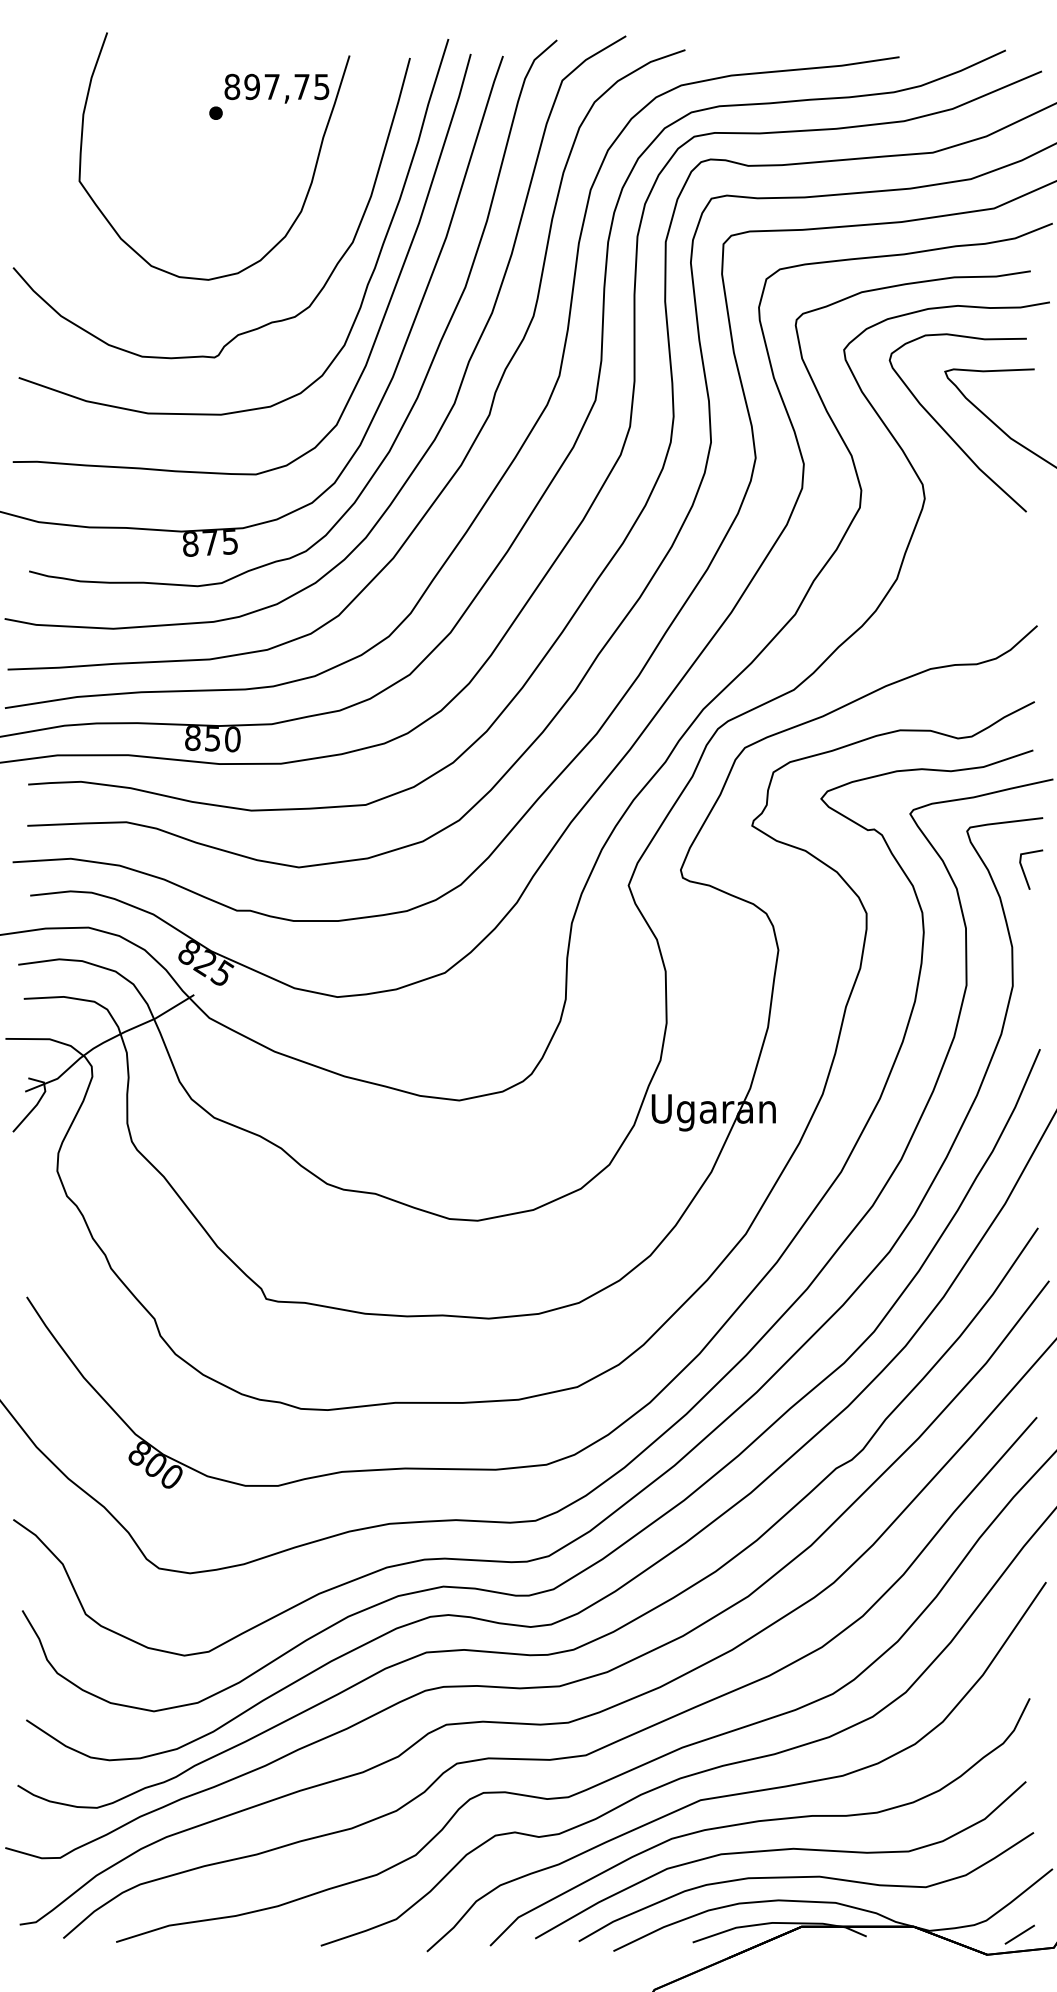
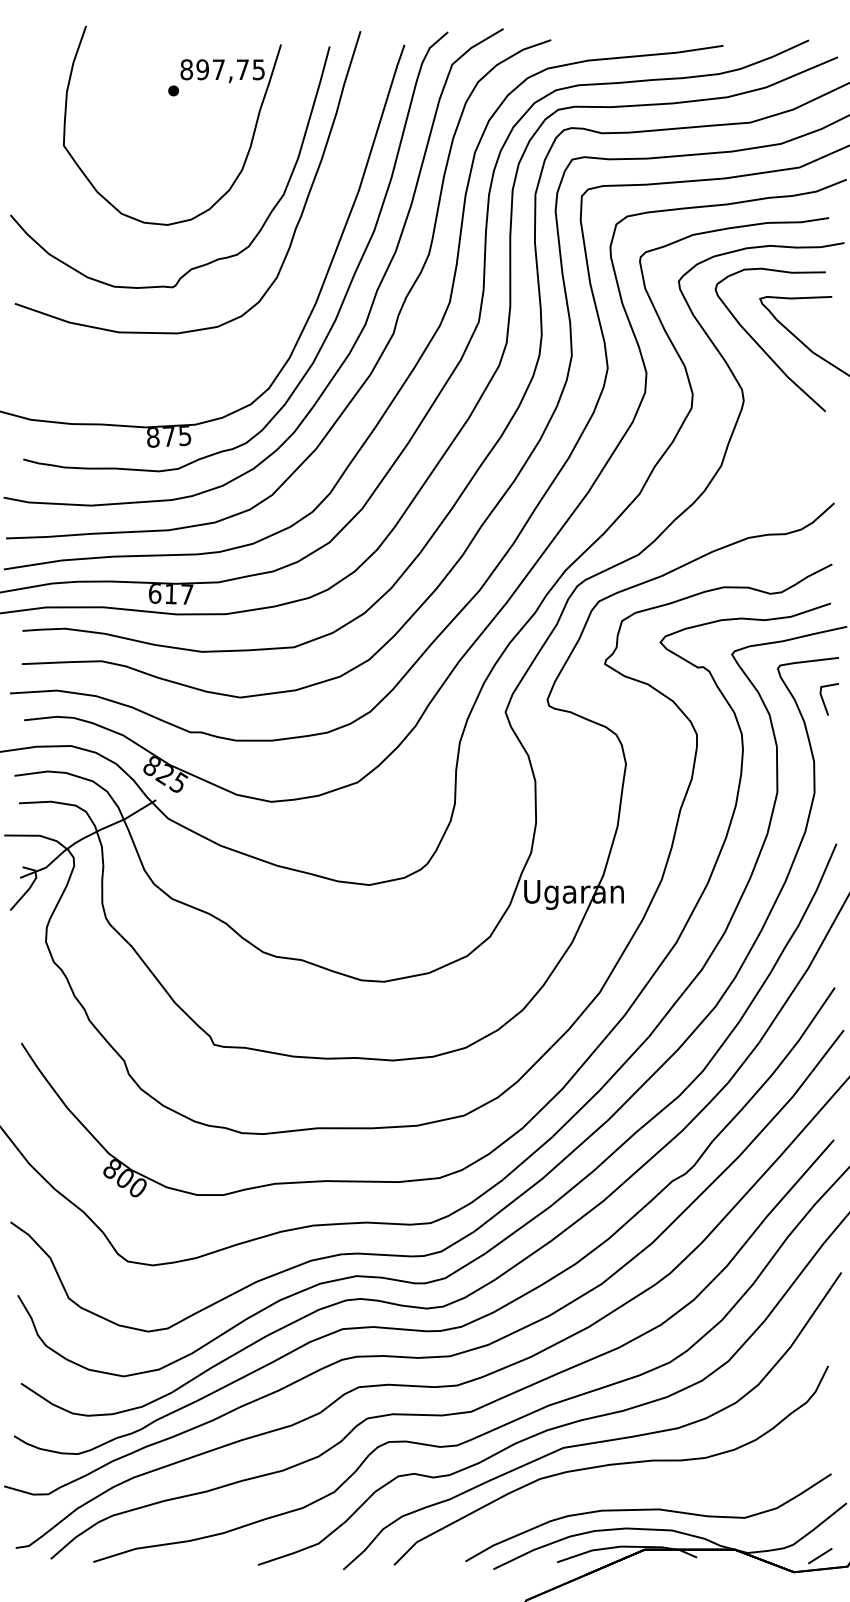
part: (382, 317) -> (307, 255), removed
text: (212, 739) -> (170, 594), 850 -> 617
part: (780, 1850) -> (627, 1488), removed

